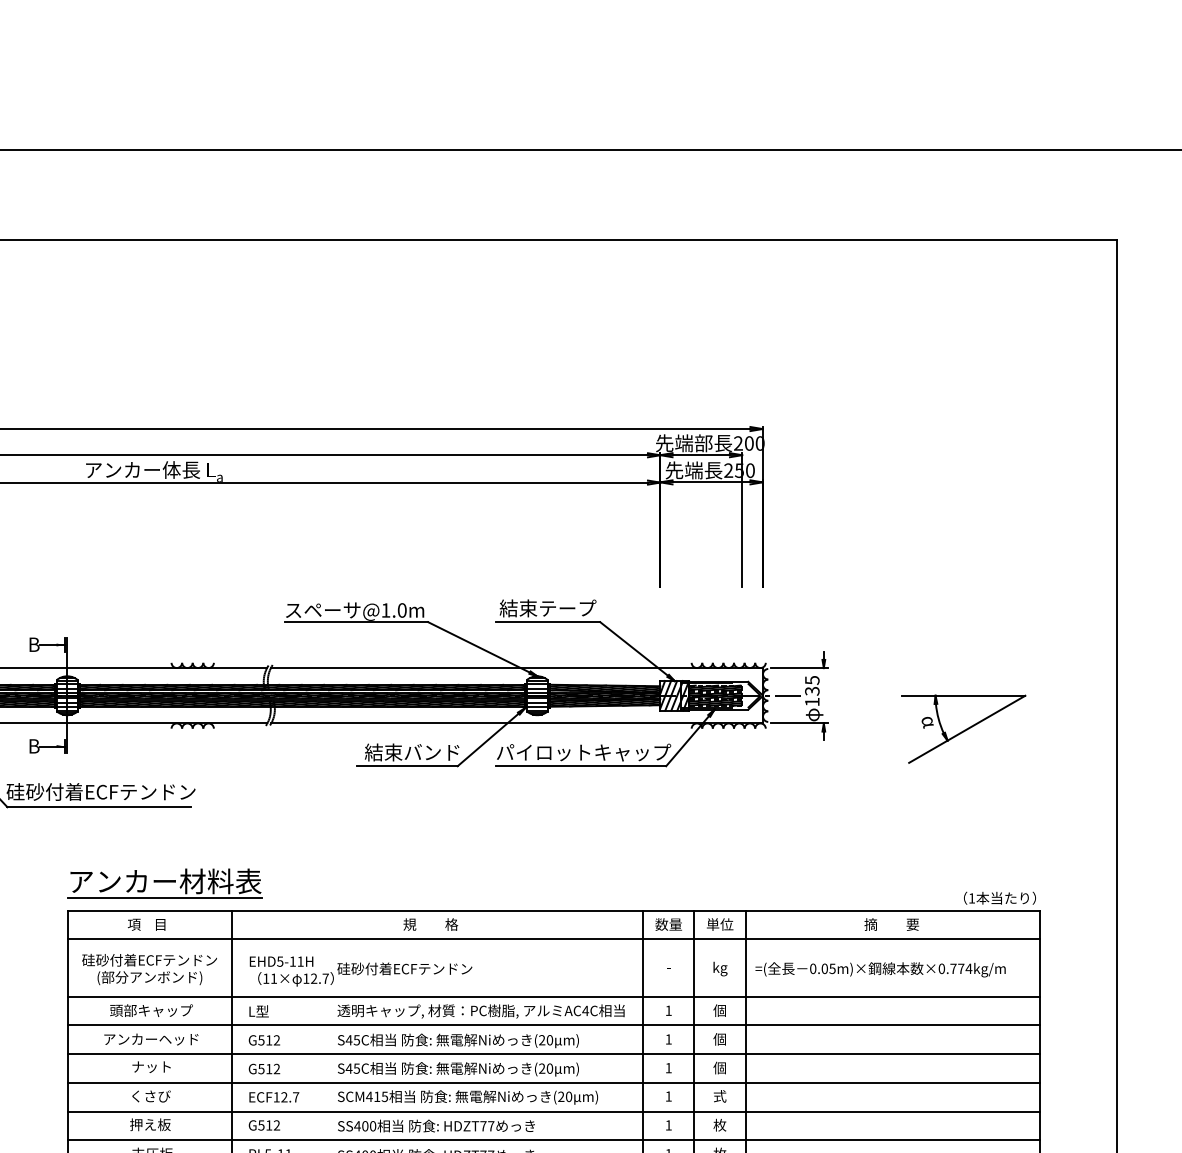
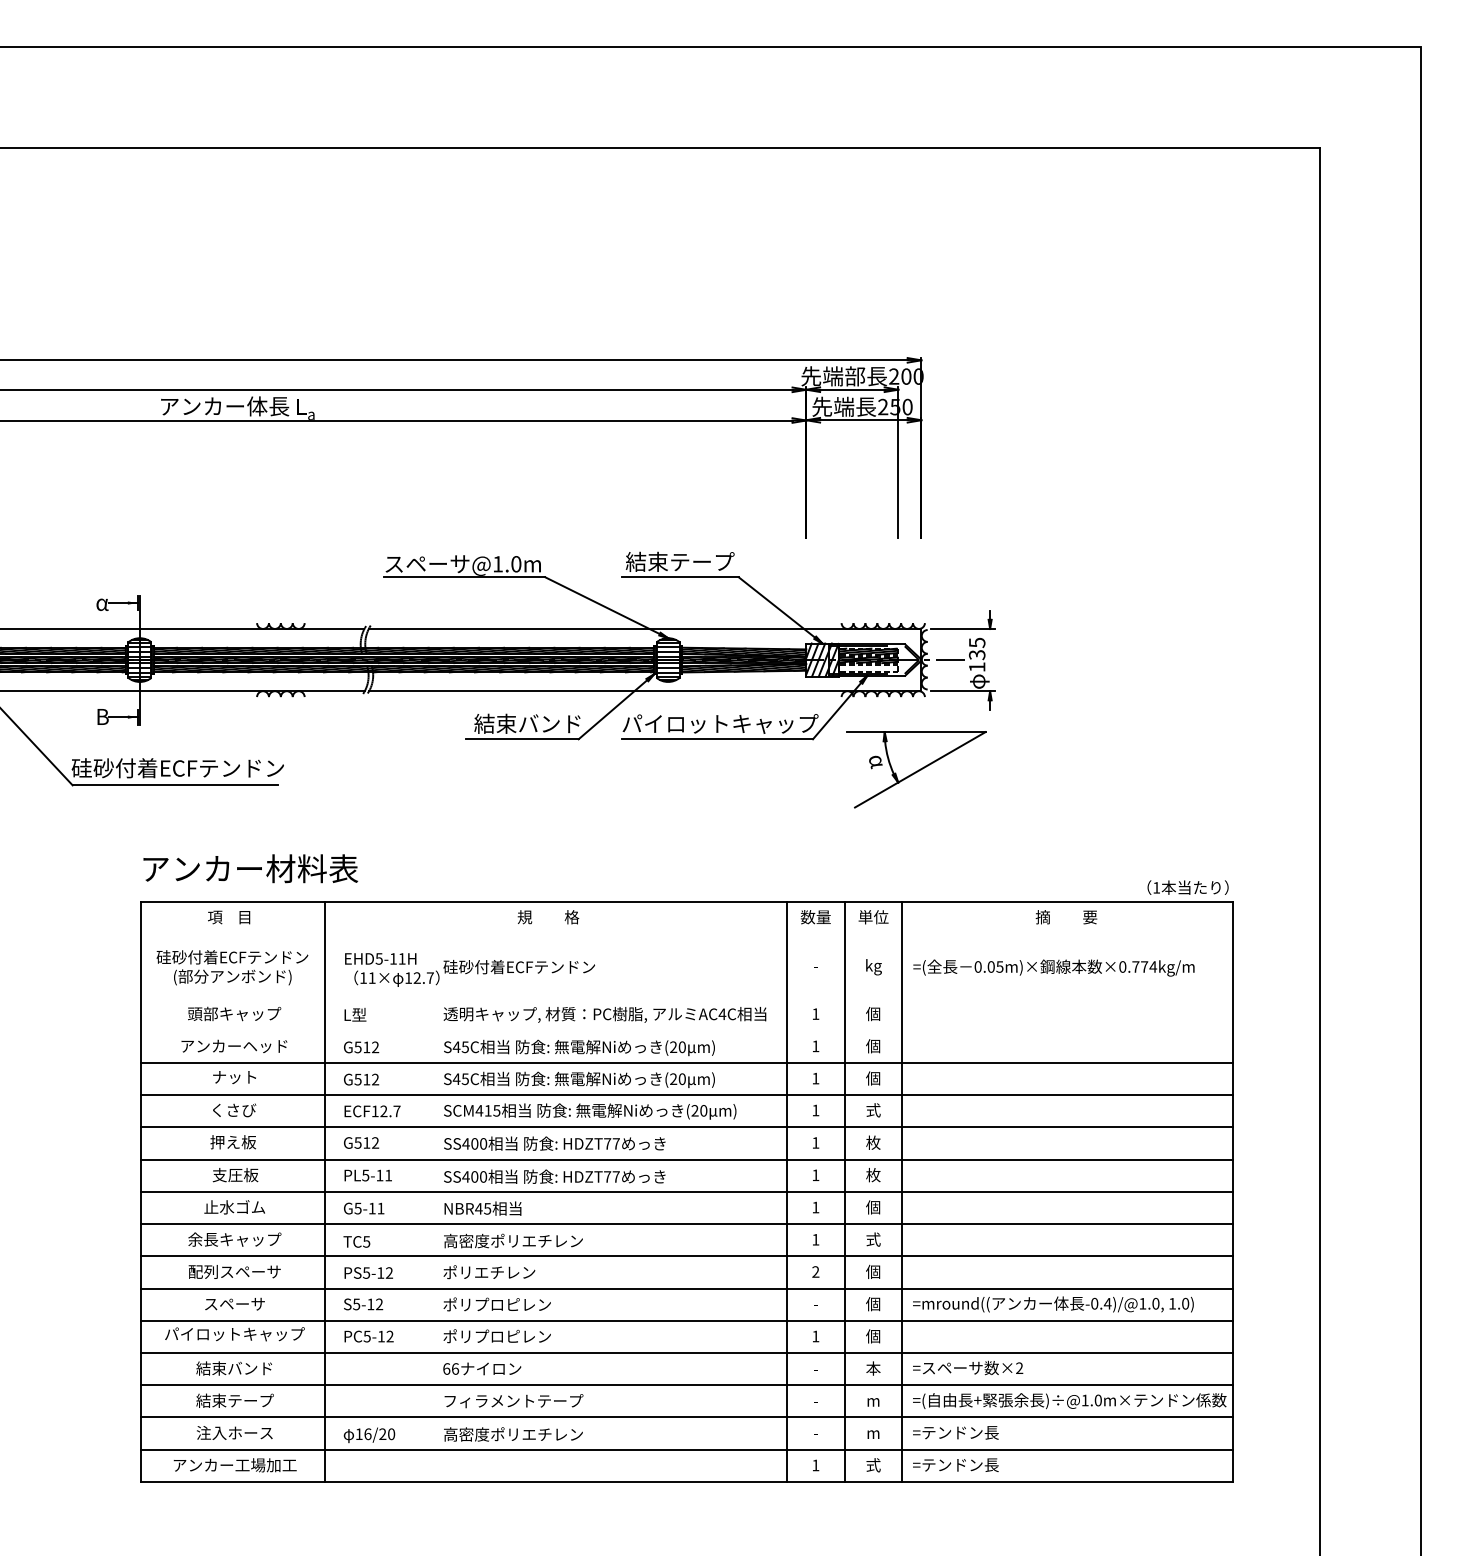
text: (34, 644) -> (102, 602), B -> α
hatch: (715, 703) -> (868, 668), removed
part: (963, 729) -> (916, 769), moved
line: (164, 898) -> (249, 887), removed
line: (553, 939) -> (686, 933), removed
line: (553, 996) -> (686, 998), removed
line: (553, 1025) -> (686, 1030), removed

